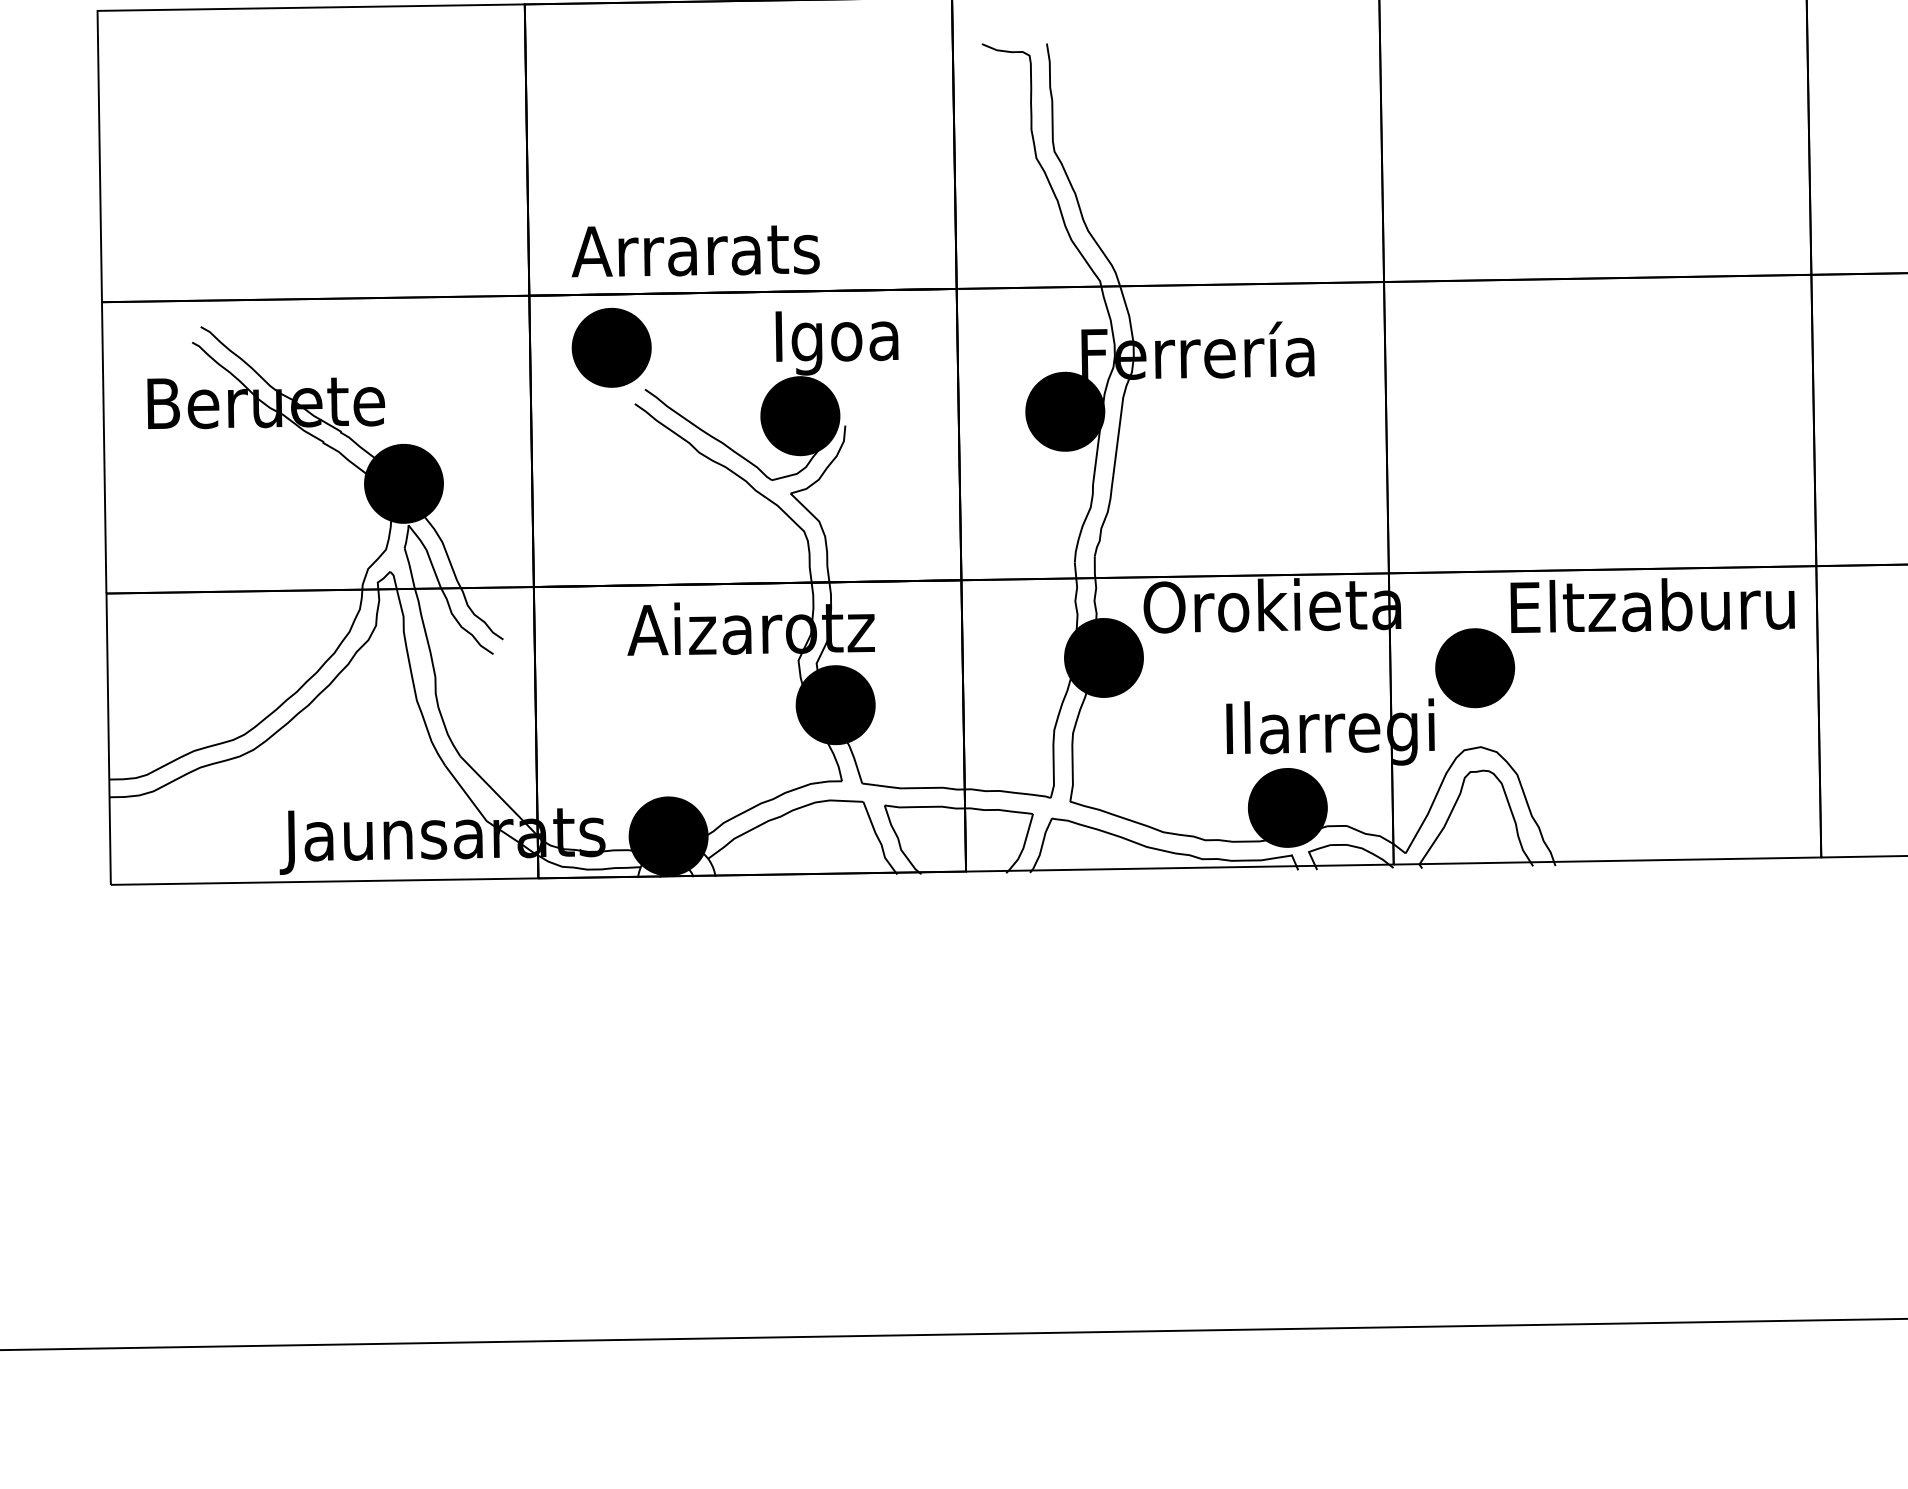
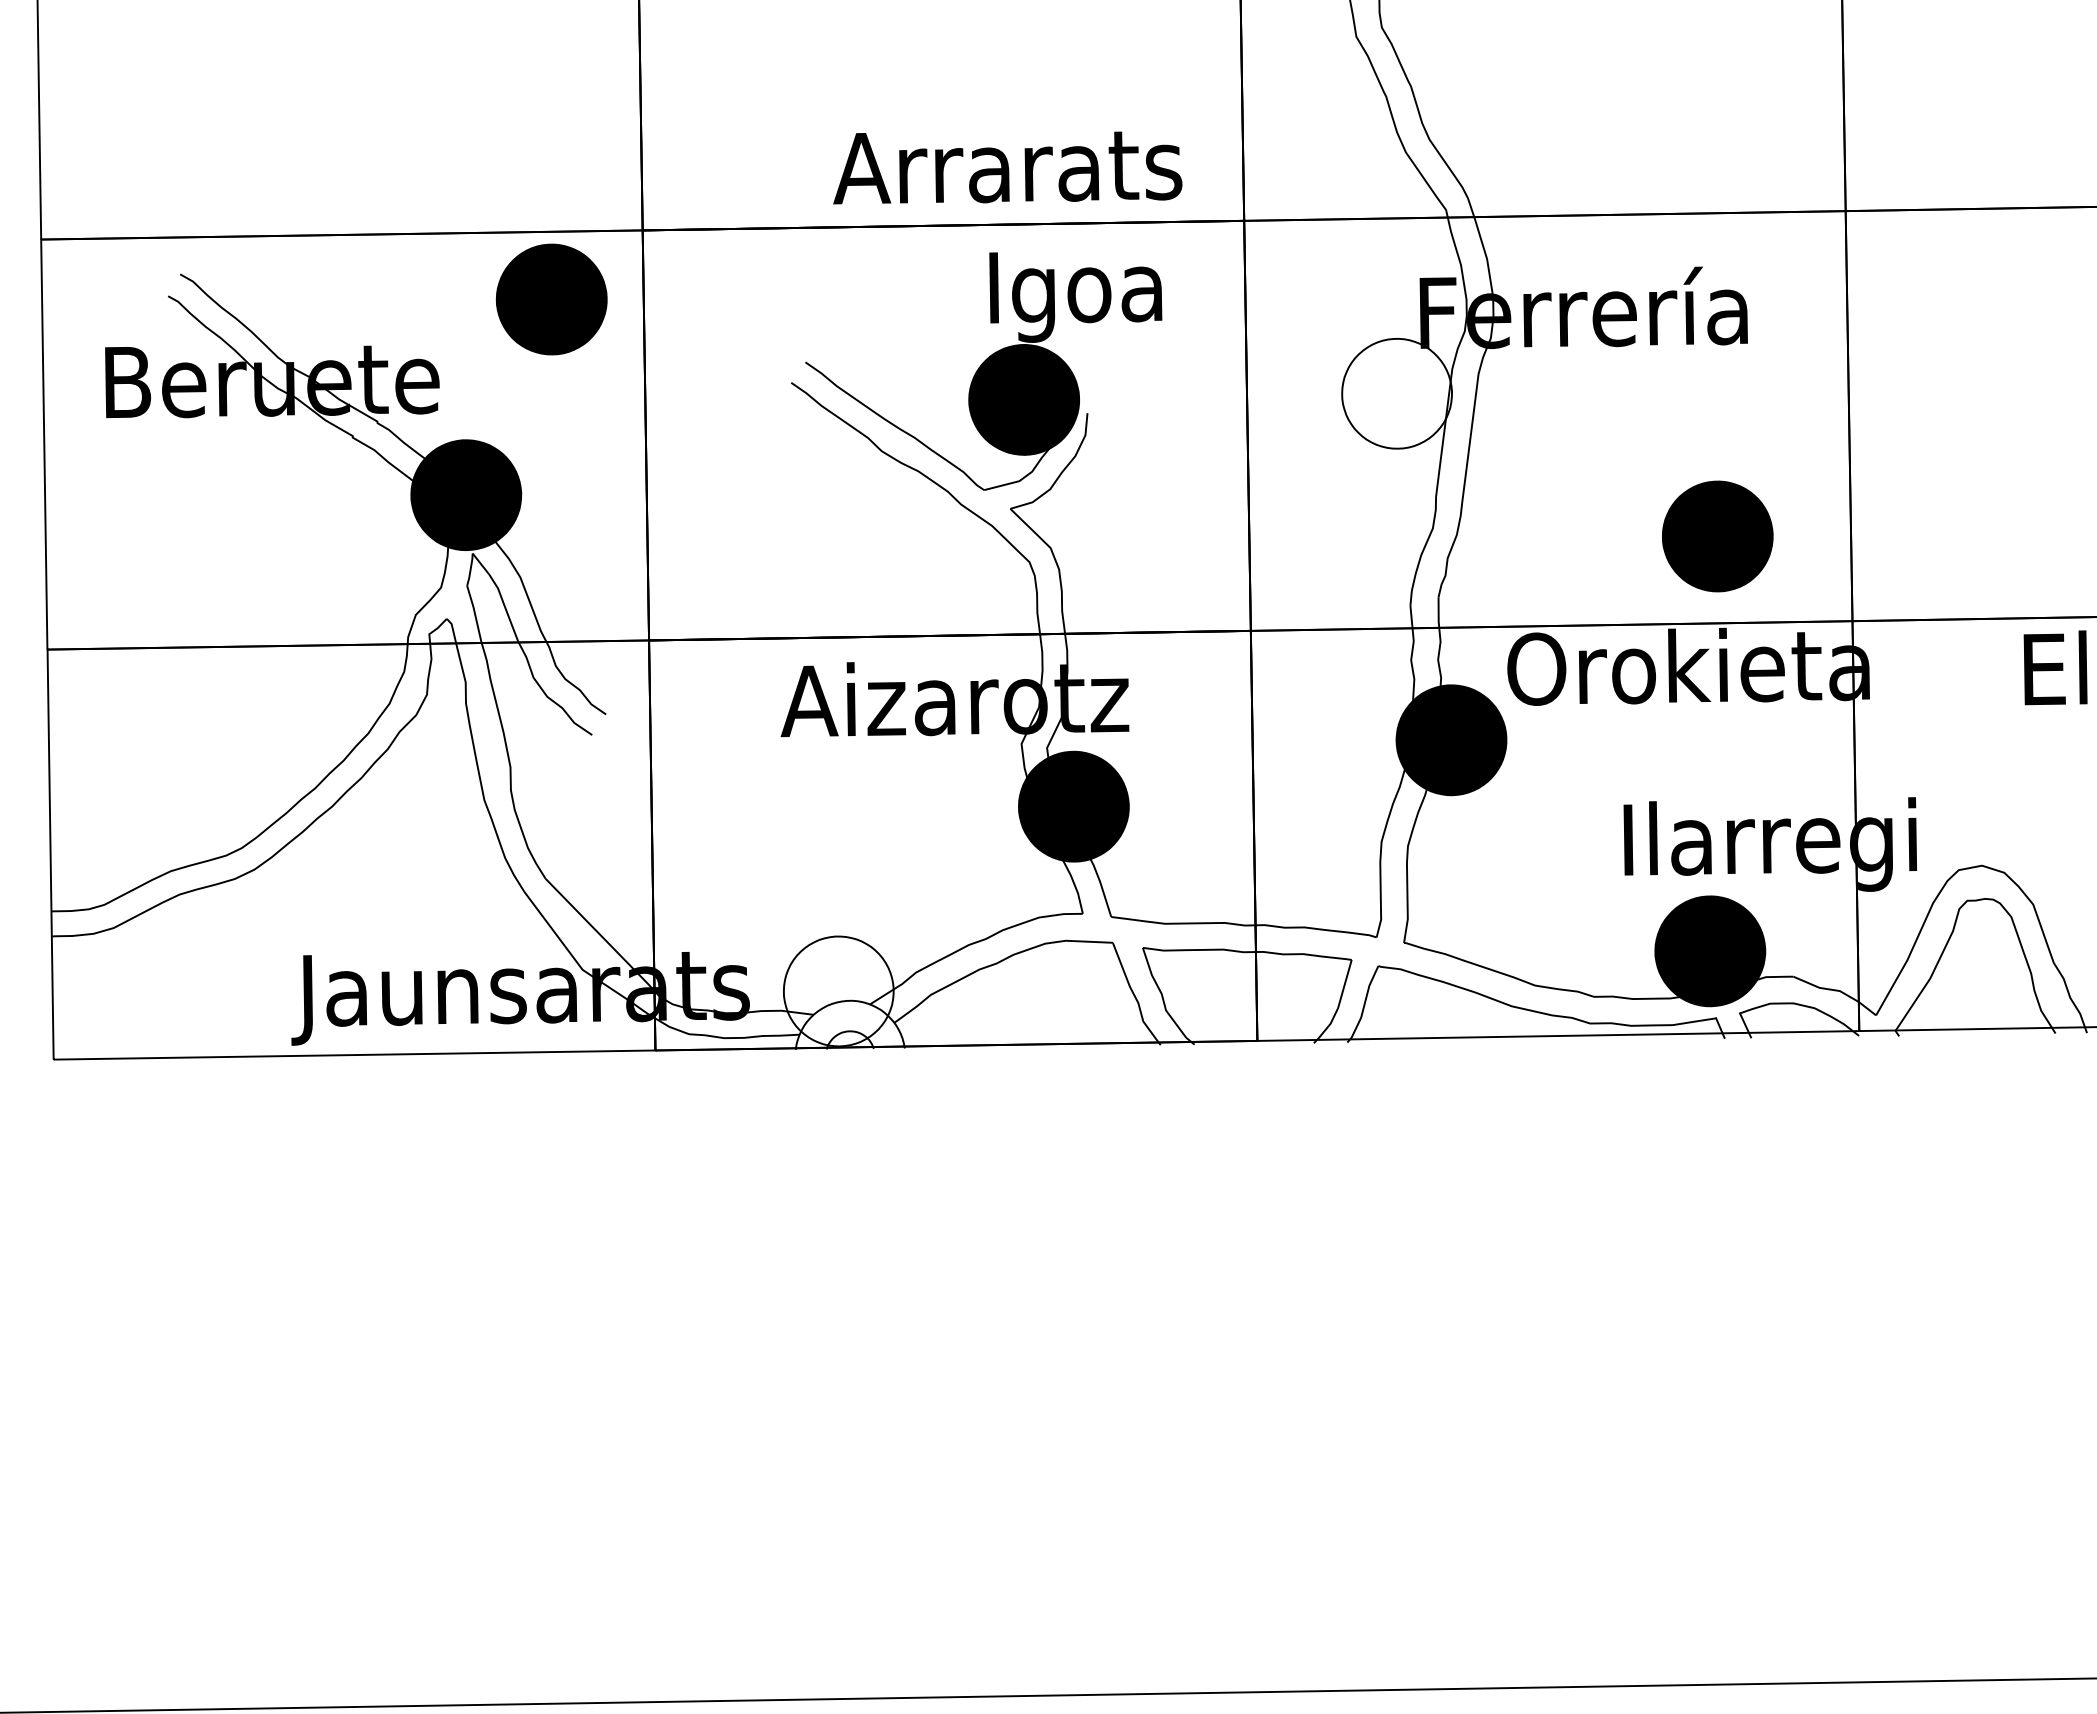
text: (695, 251) -> (1007, 168), moved
part: (611, 347) -> (551, 299), moved
fill: (1065, 411) -> (1397, 393), removed
part: (1475, 668) -> (1718, 536), moved
fill: (668, 836) -> (838, 991), removed

